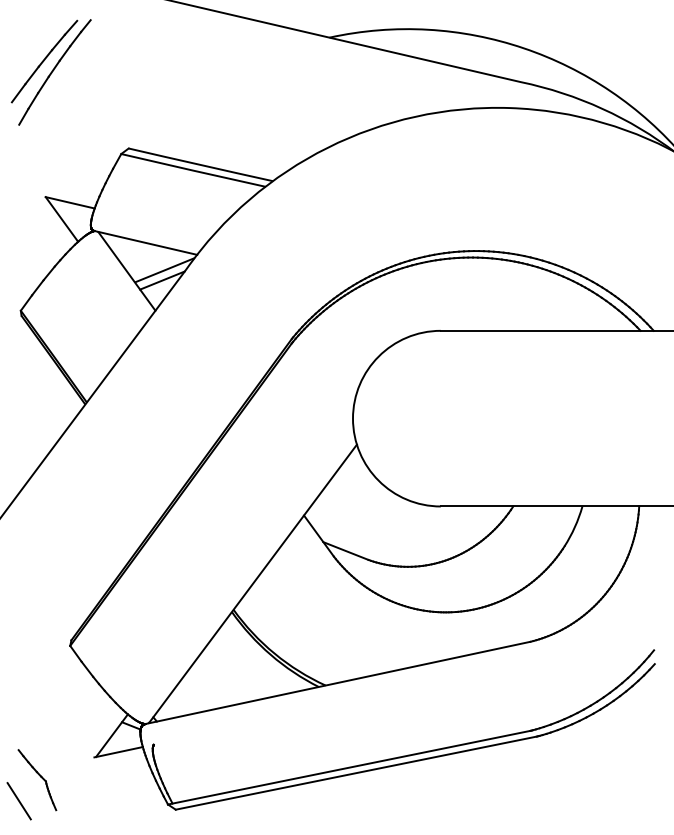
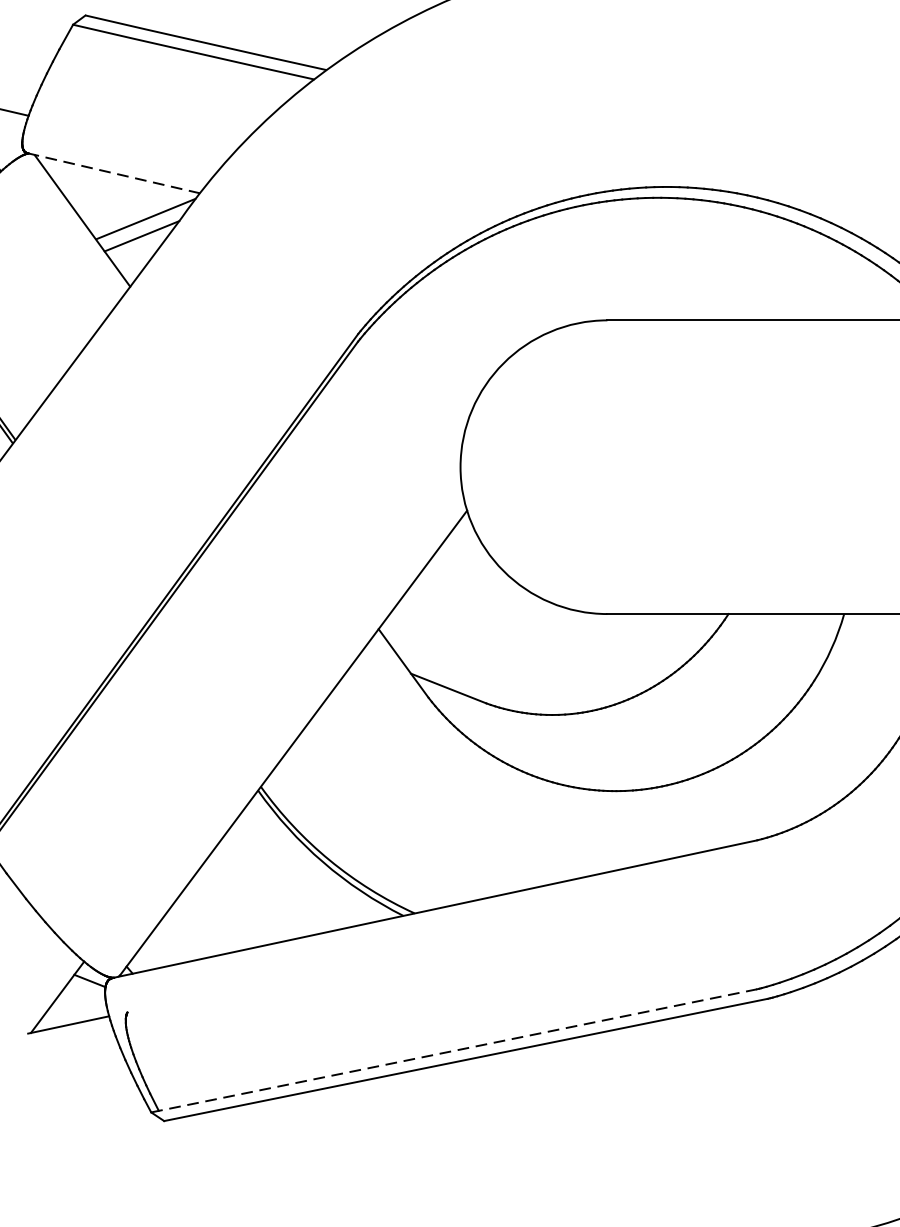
line: (145, 242) -> (113, 172), solid -> dashed
line: (349, 767) -> (454, 1050), solid -> dashed

